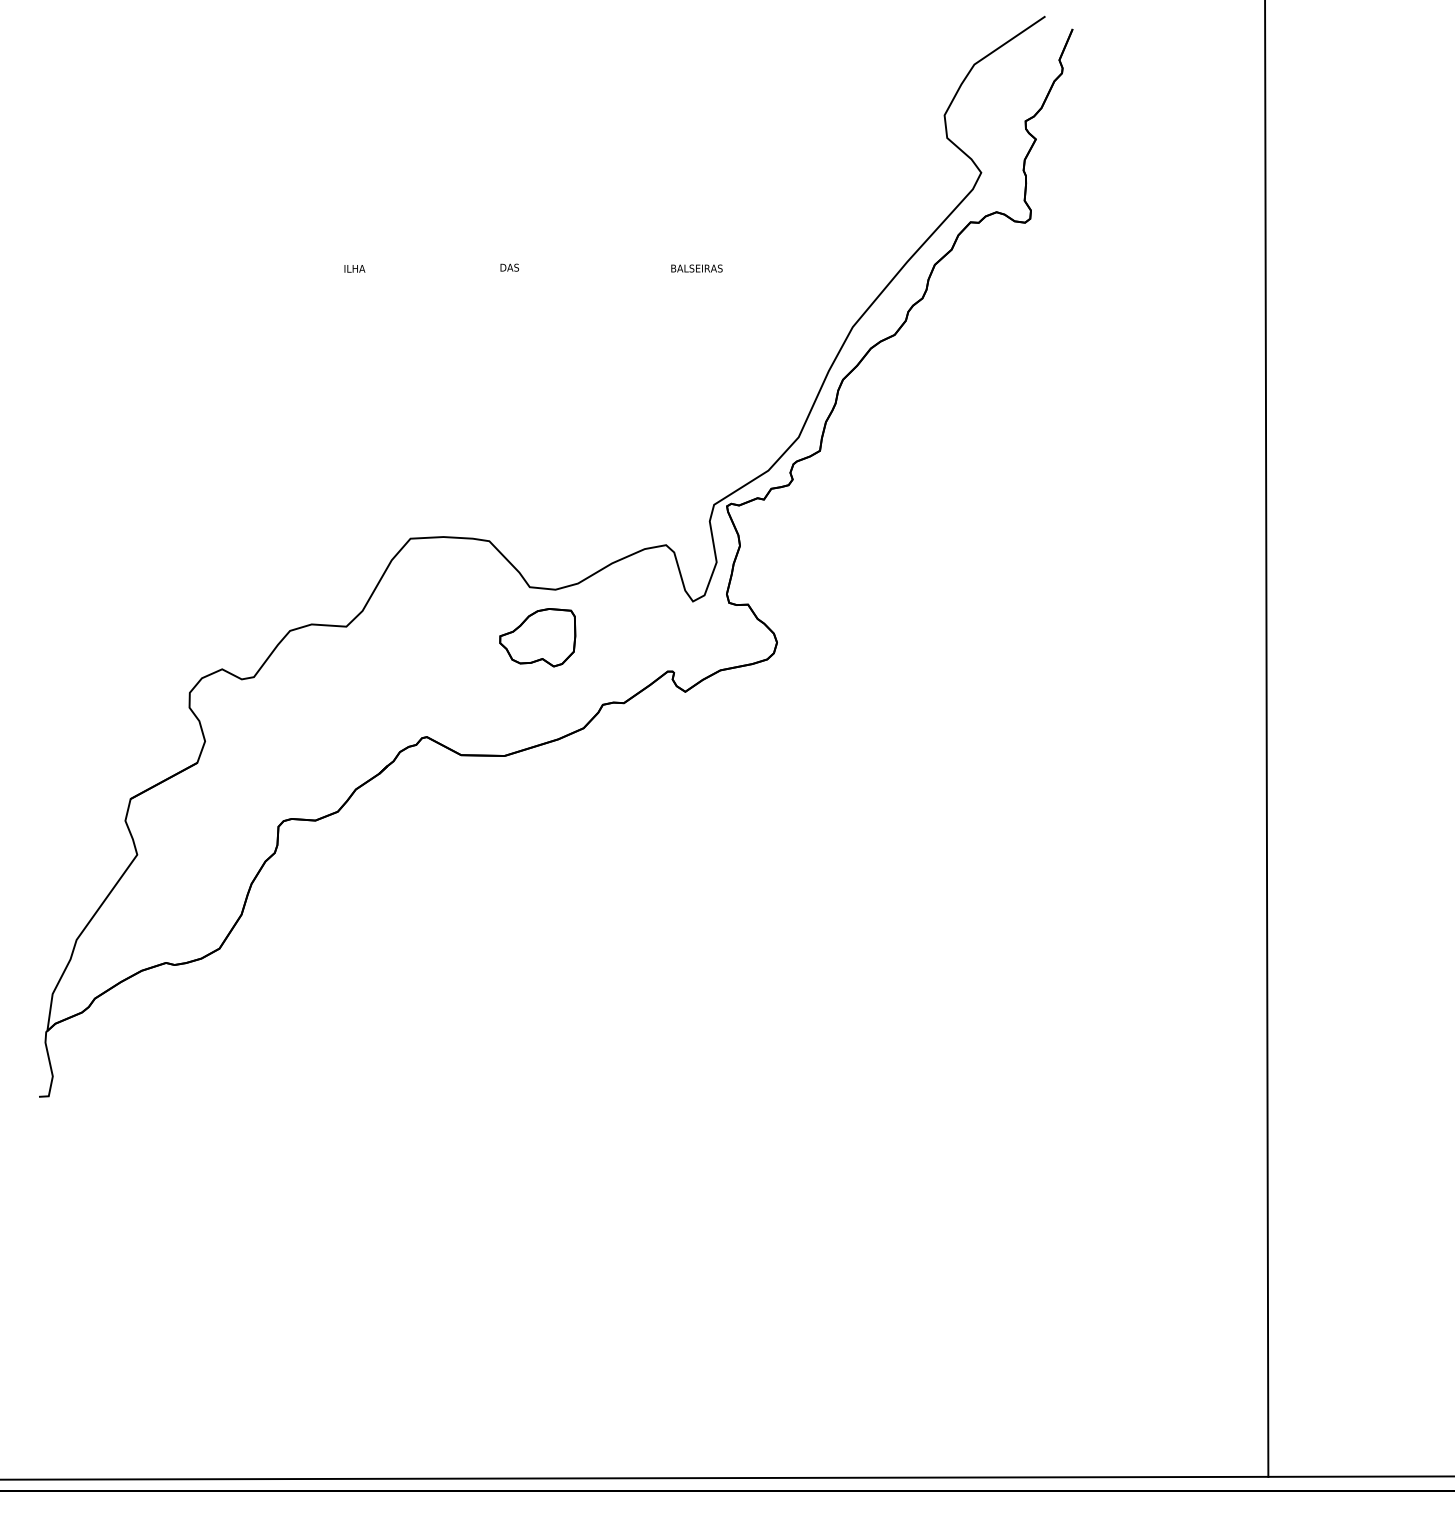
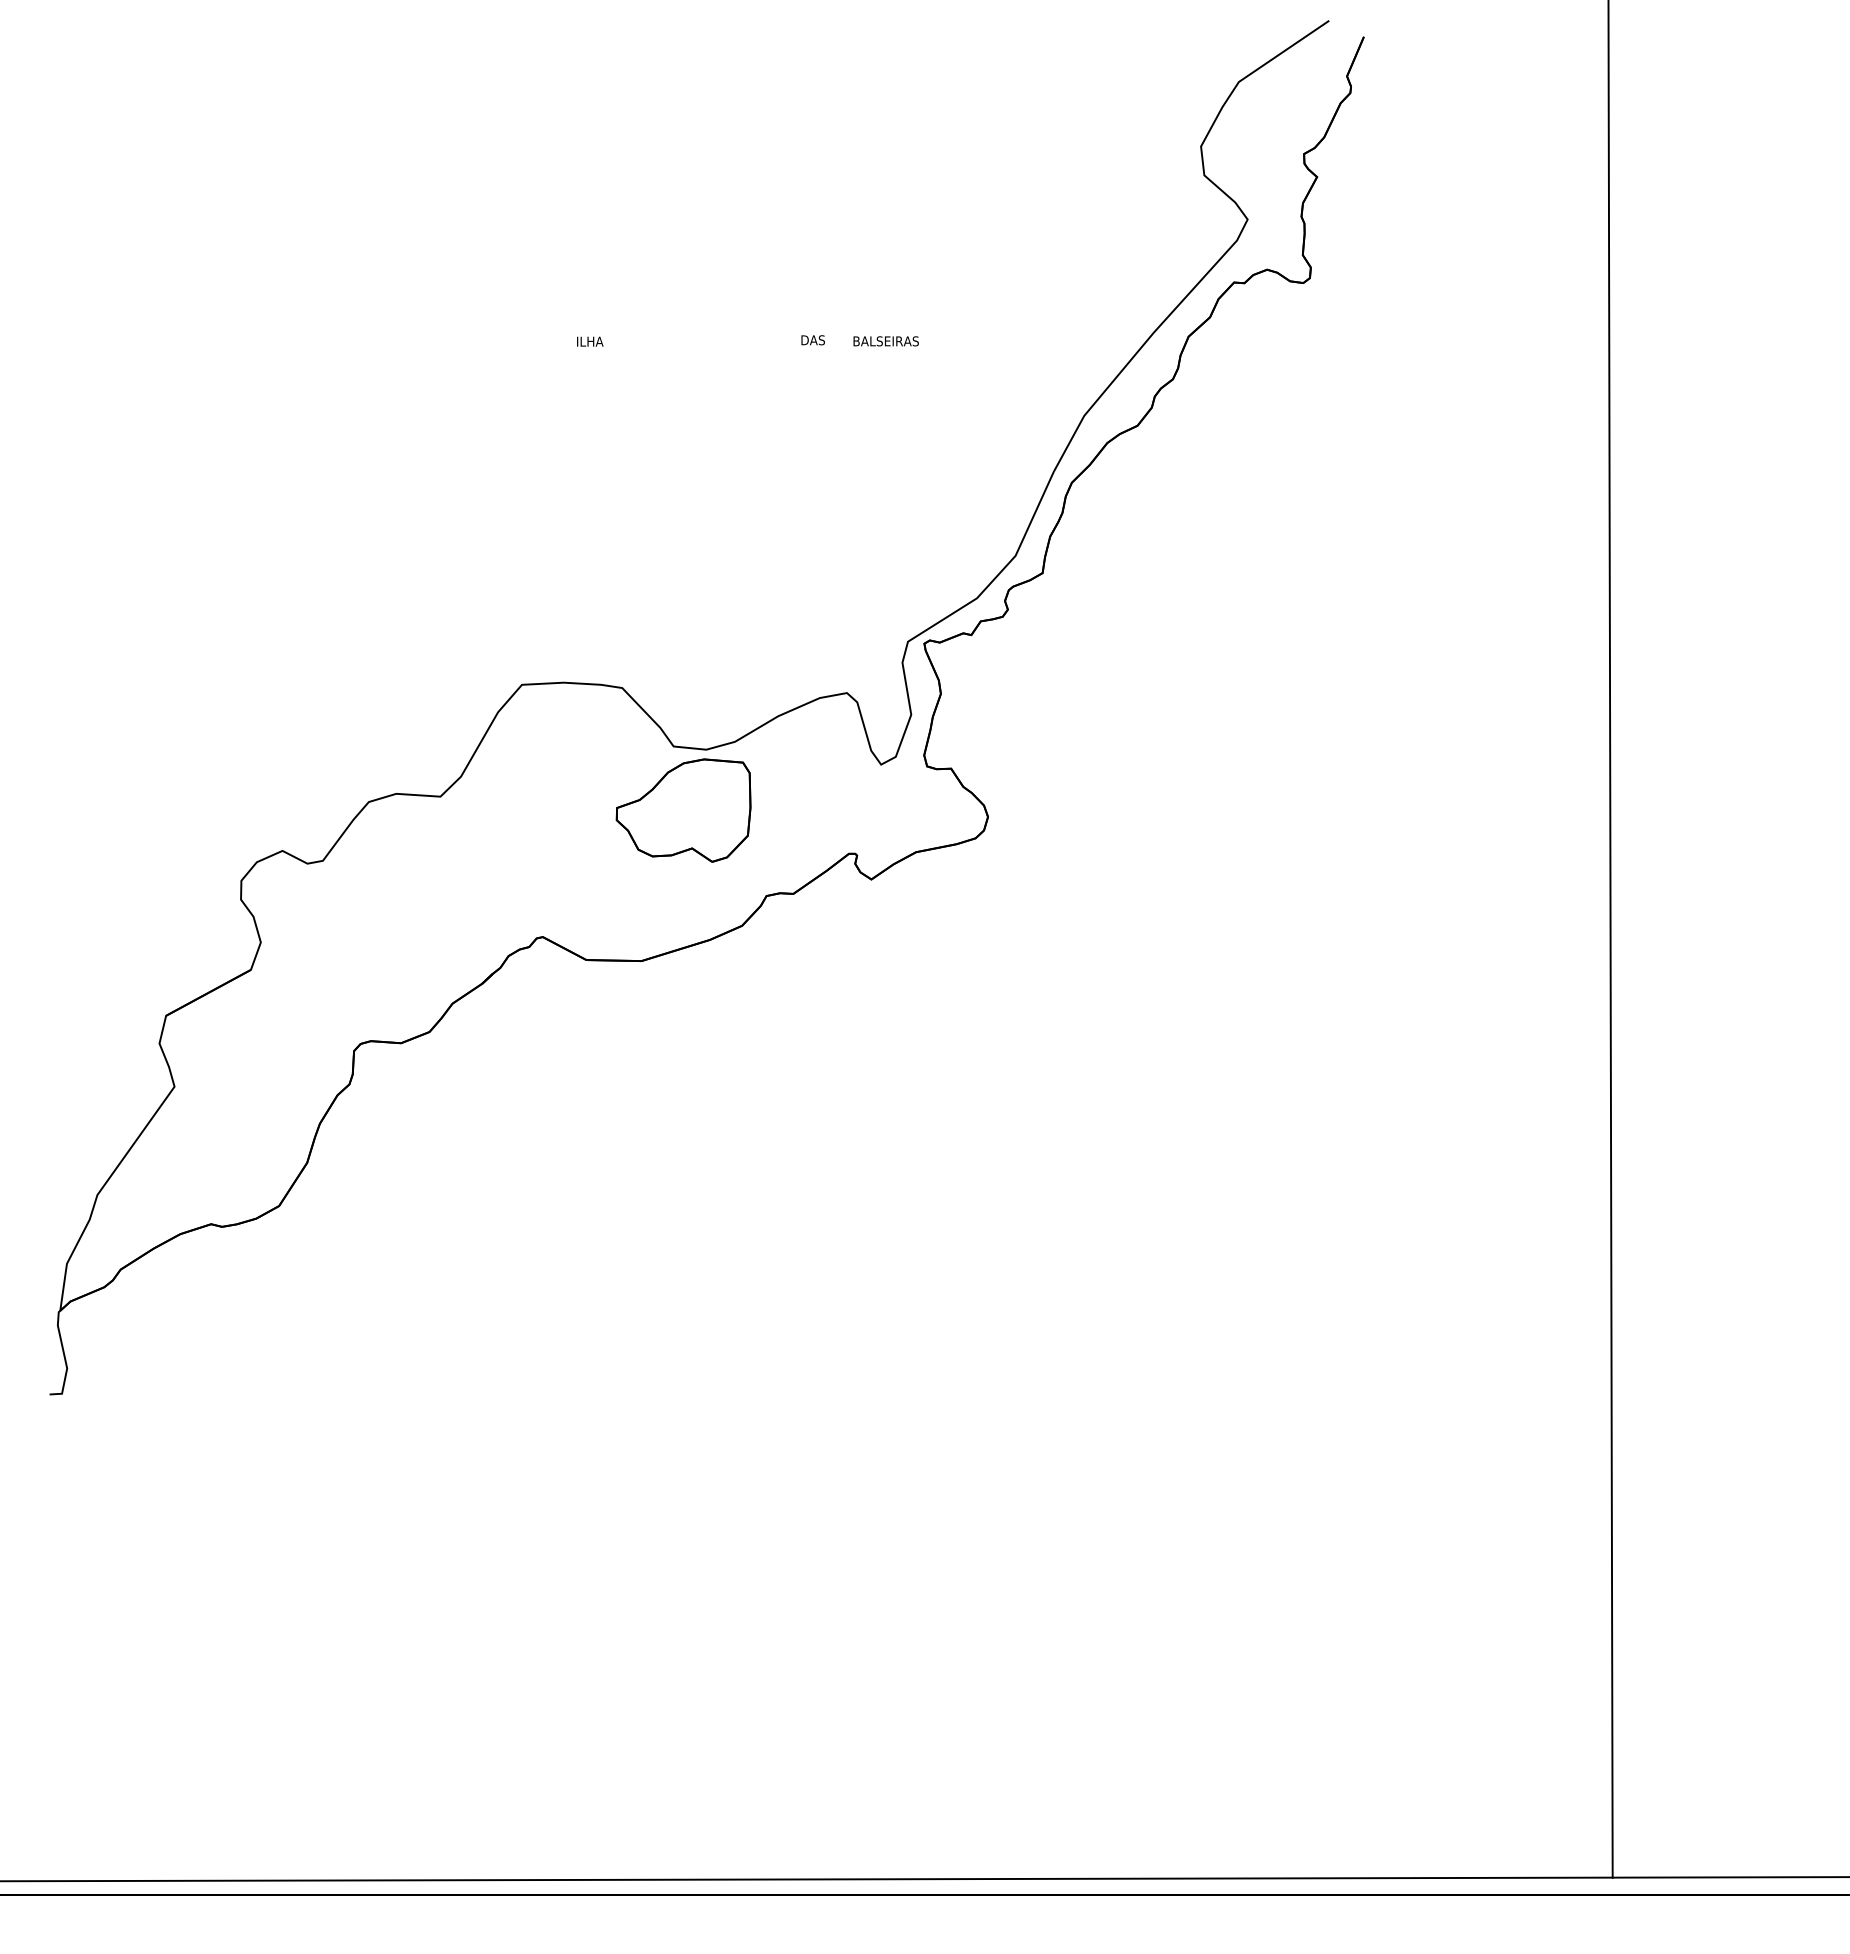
text: (509, 267) -> (812, 340), moved
text: (355, 268) -> (590, 341), moved
part: (537, 637) -> (683, 810), size x1.4

